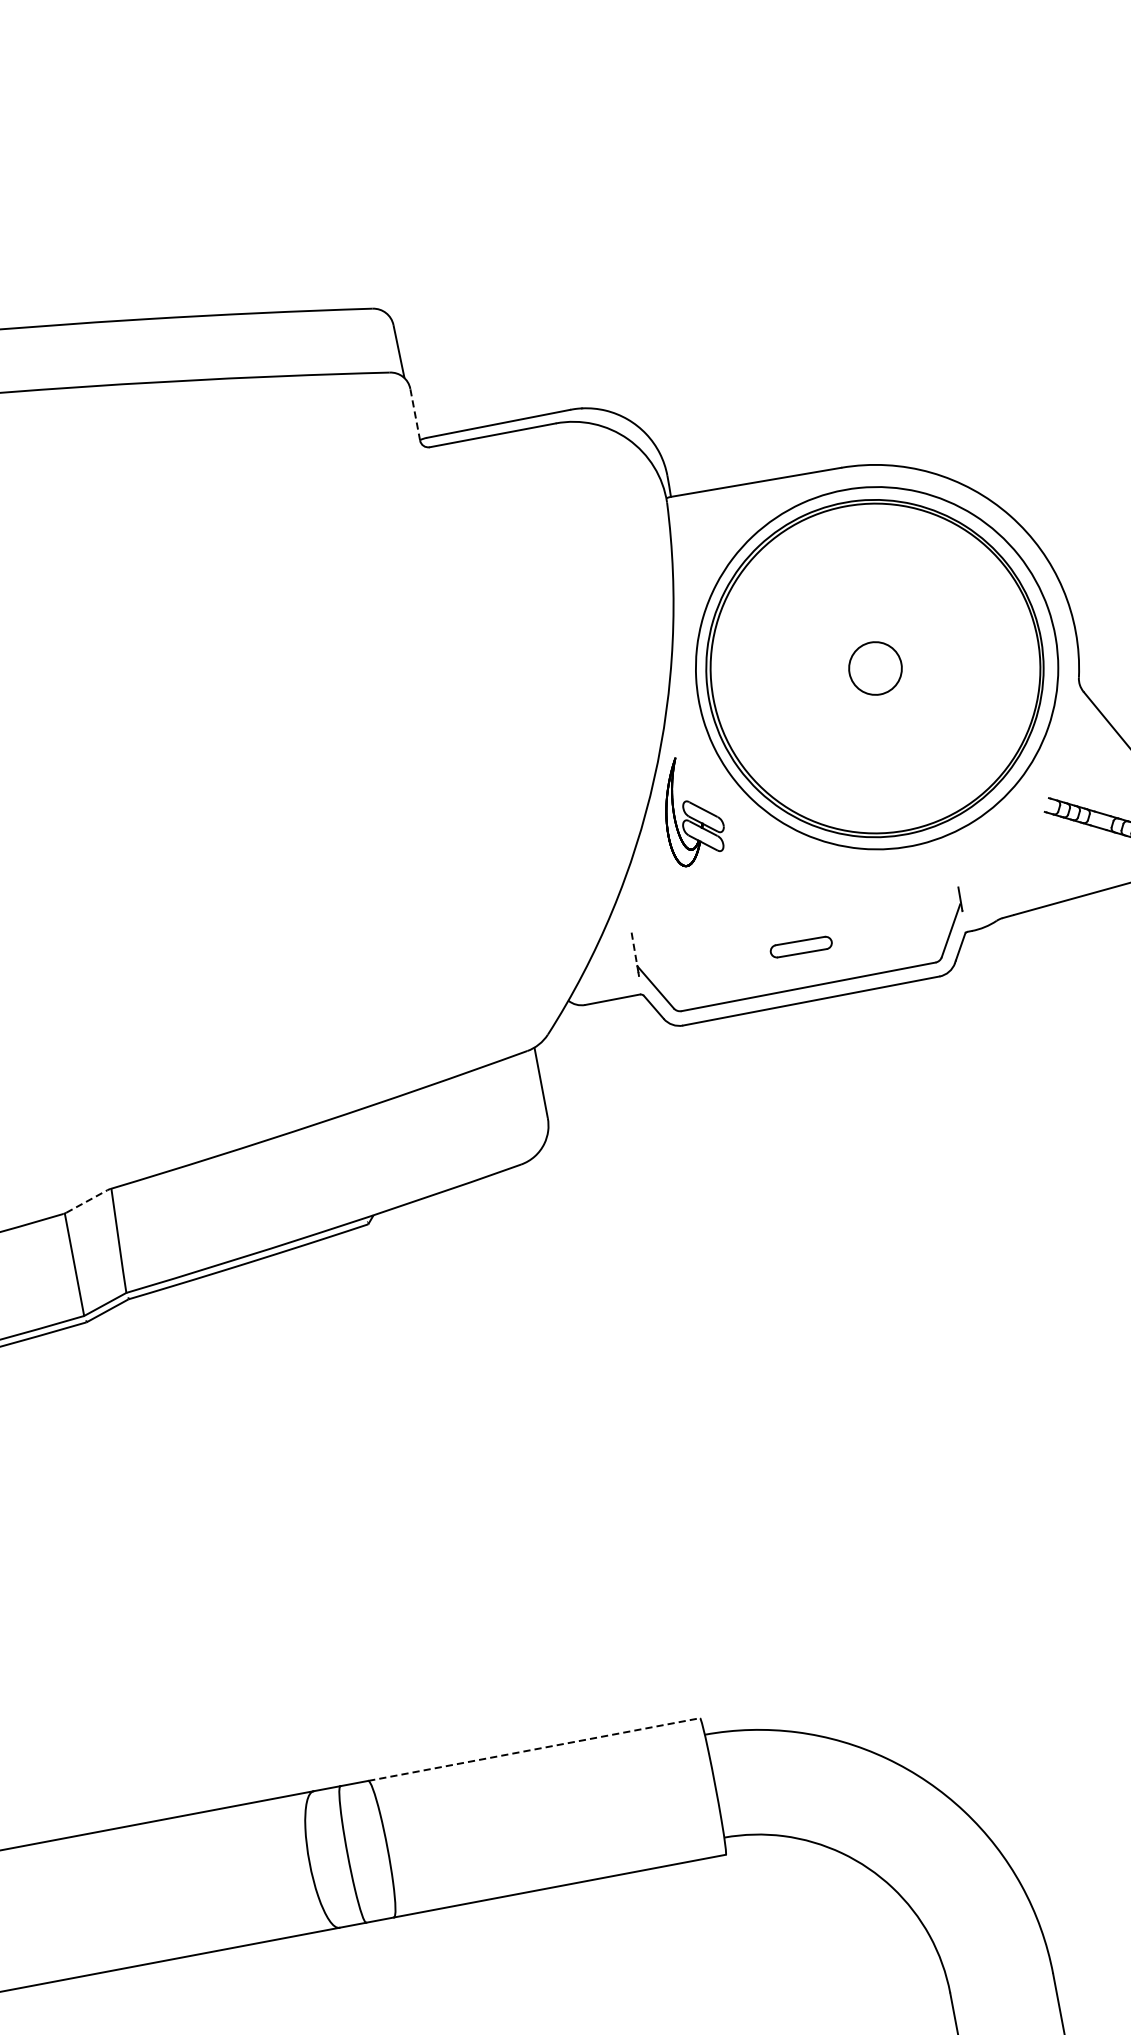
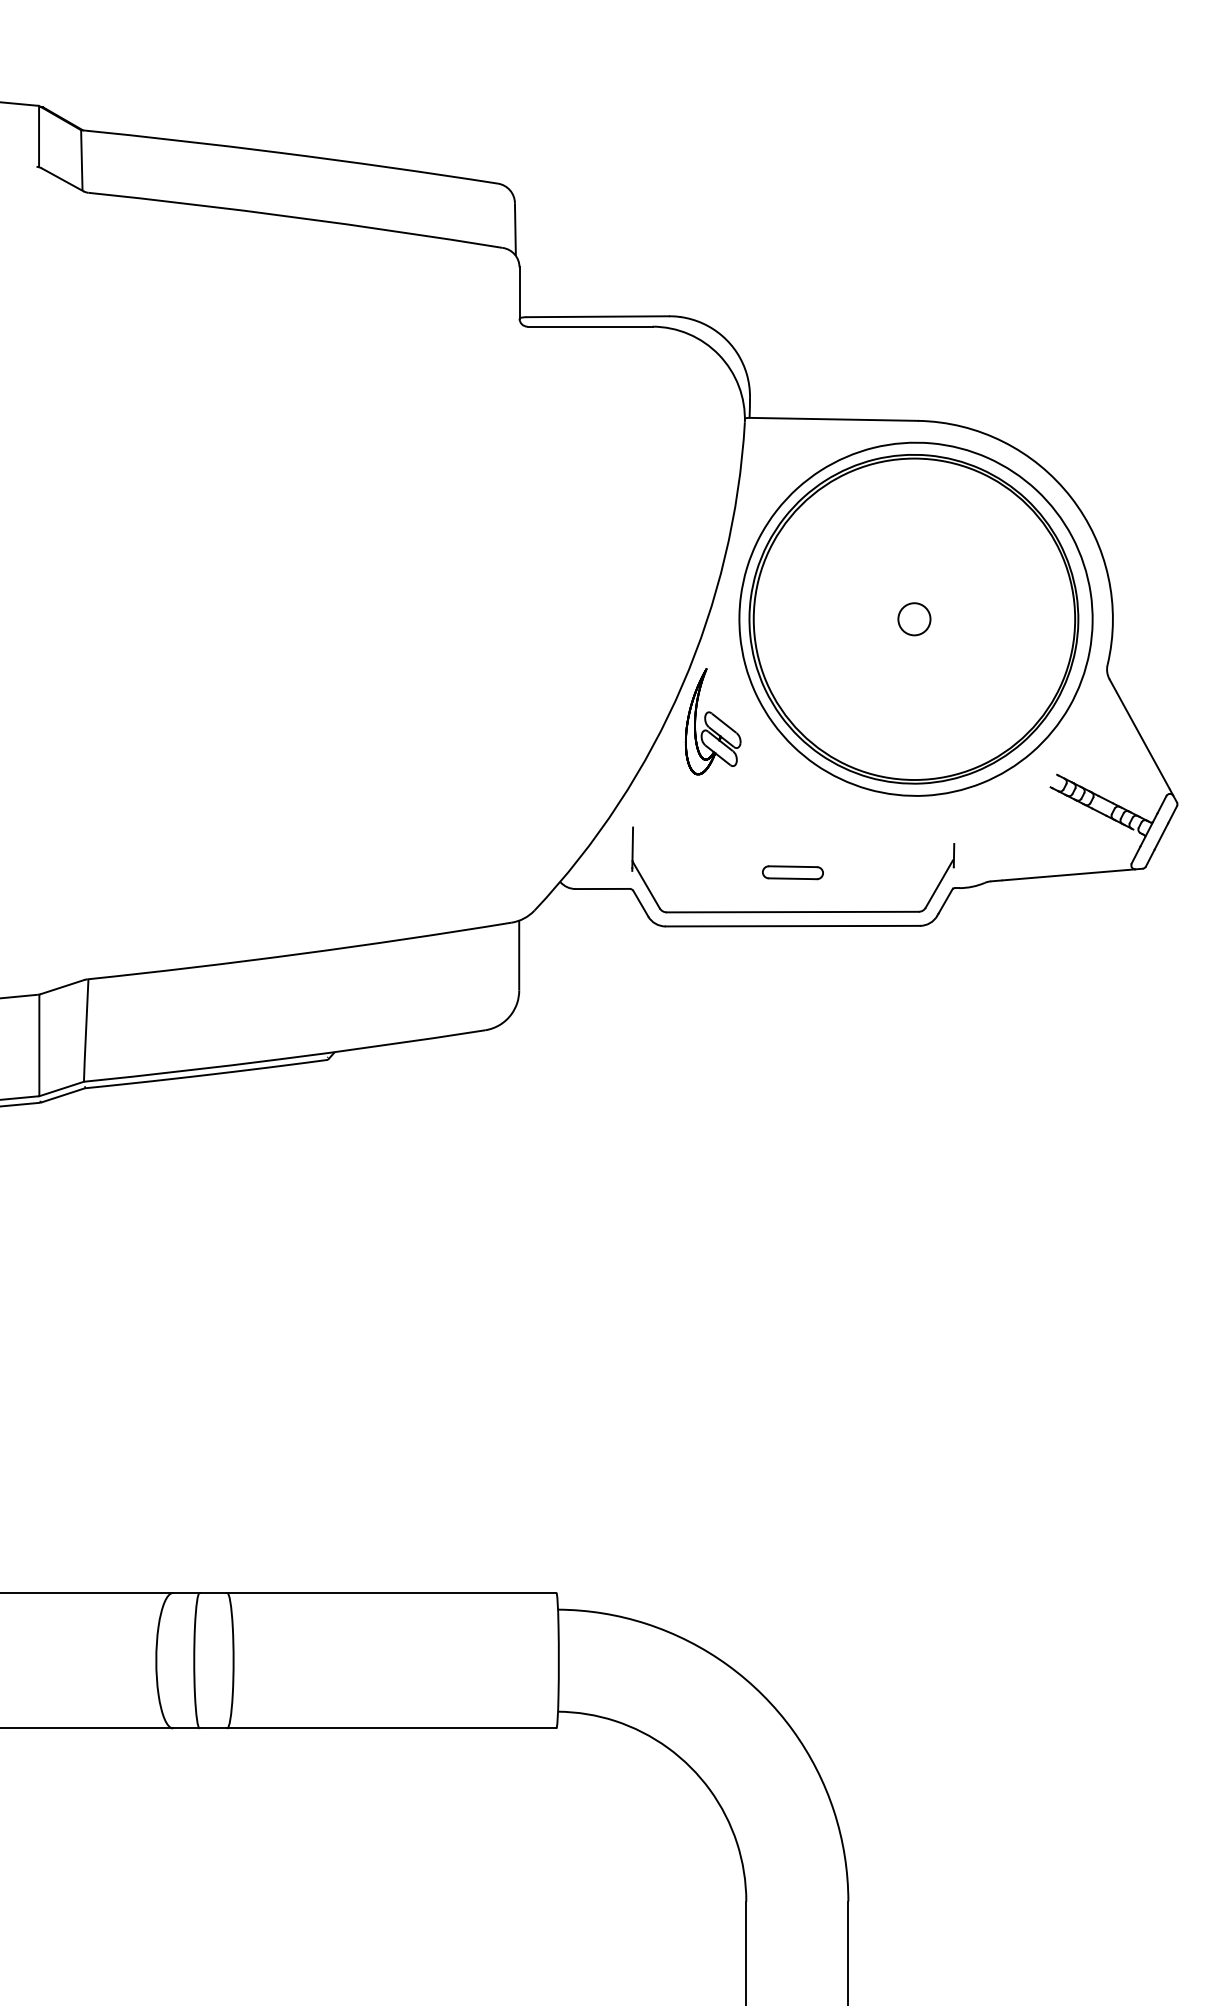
line: (415, 414) -> (519, 292), dashed -> solid
circle: (875, 668) -> (914, 619), size x0.62
line: (634, 952) -> (632, 847), dashed -> solid
line: (86, 1201) -> (62, 987), dashed -> solid
line: (533, 1749) -> (391, 1592), dashed -> solid

